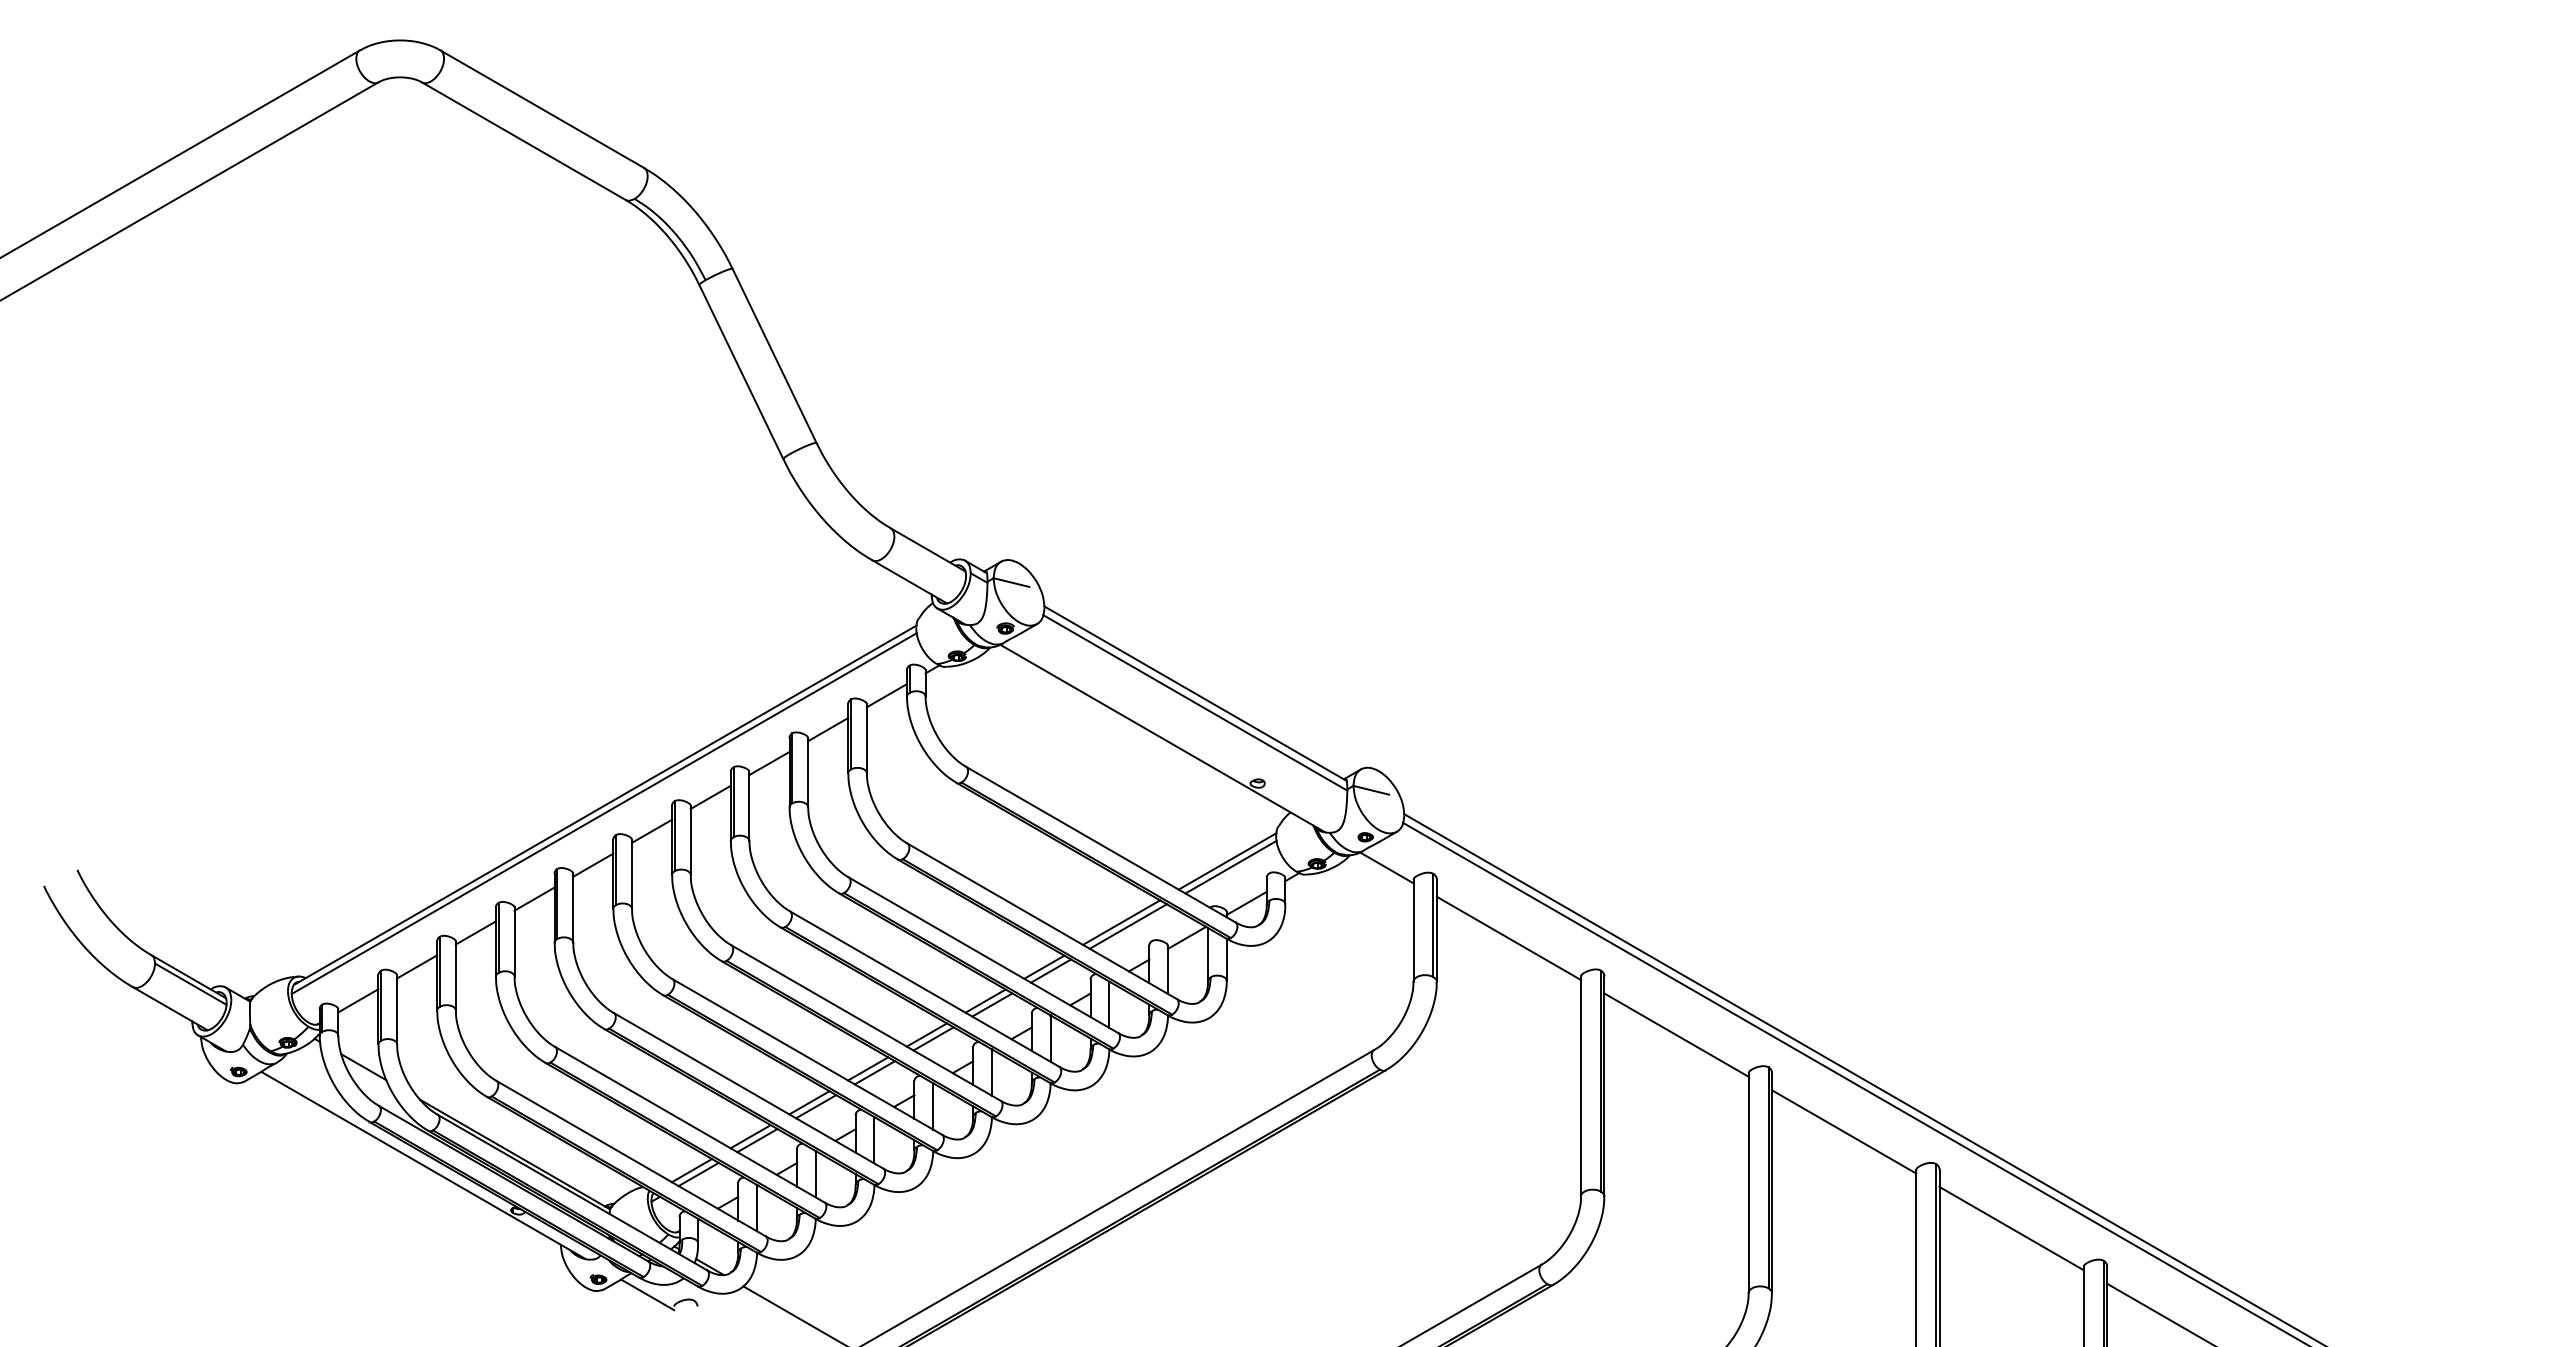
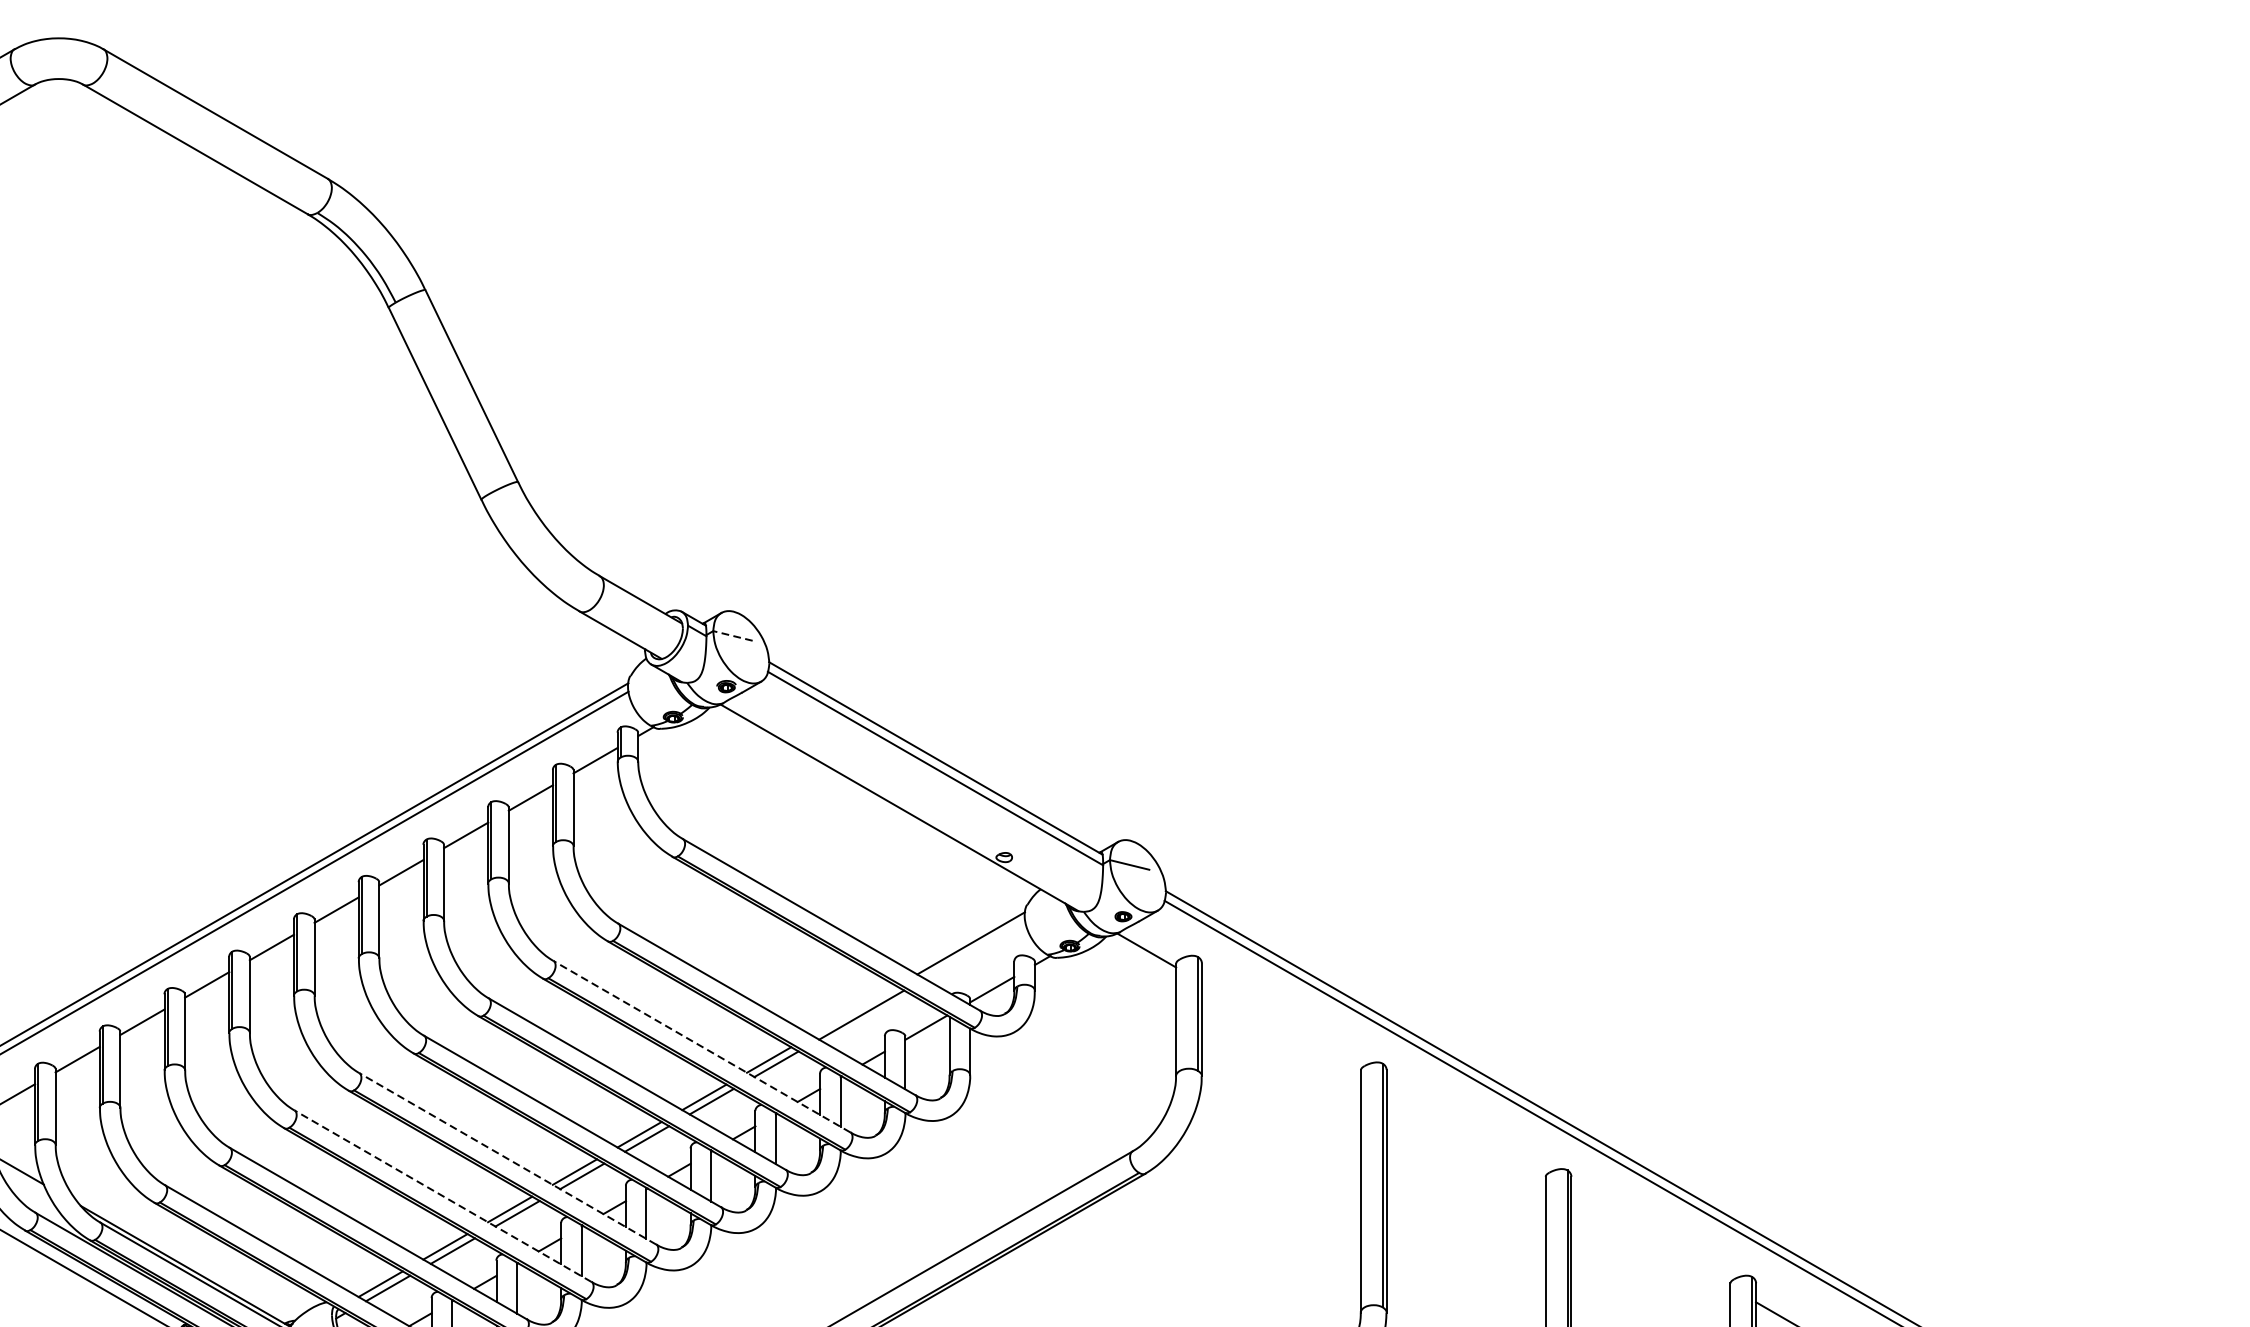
line: (1011, 582) -> (732, 635), solid -> dashed
line: (1230, 866) -> (974, 948), removed
line: (1121, 922) -> (854, 1010), removed
line: (1508, 938) -> (1280, 1028), removed
line: (983, 955) -> (702, 1047), solid -> dashed
line: (1676, 1034) -> (1466, 1134), removed
line: (807, 1056) -> (508, 1158), solid -> dashed
line: (748, 1090) -> (443, 1195), solid -> dashed
line: (1843, 1131) -> (1650, 1241), removed

